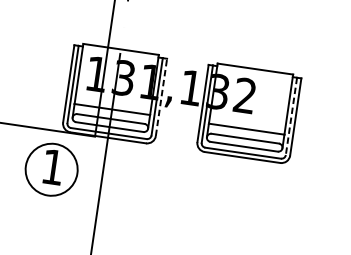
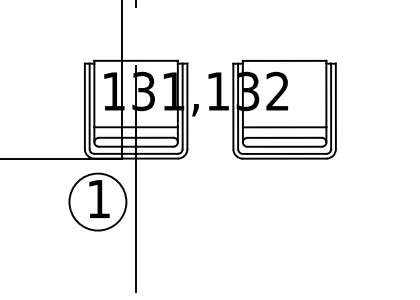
line: (161, 97) -> (187, 106), dashed -> solid
line: (291, 116) -> (331, 106), dashed -> solid
part: (51, 169) -> (97, 201), moved

